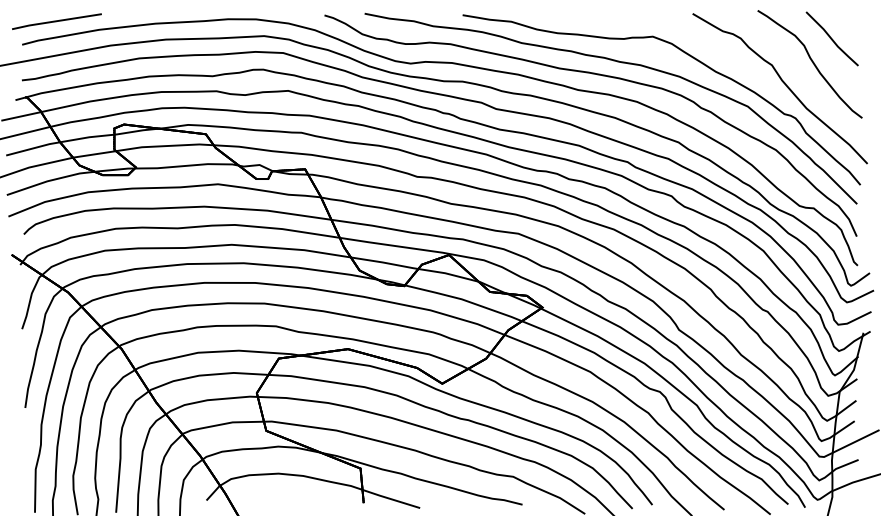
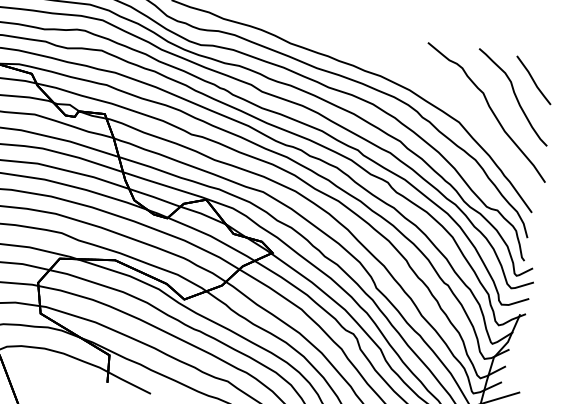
part: (687, 55) -> (418, 74), removed

